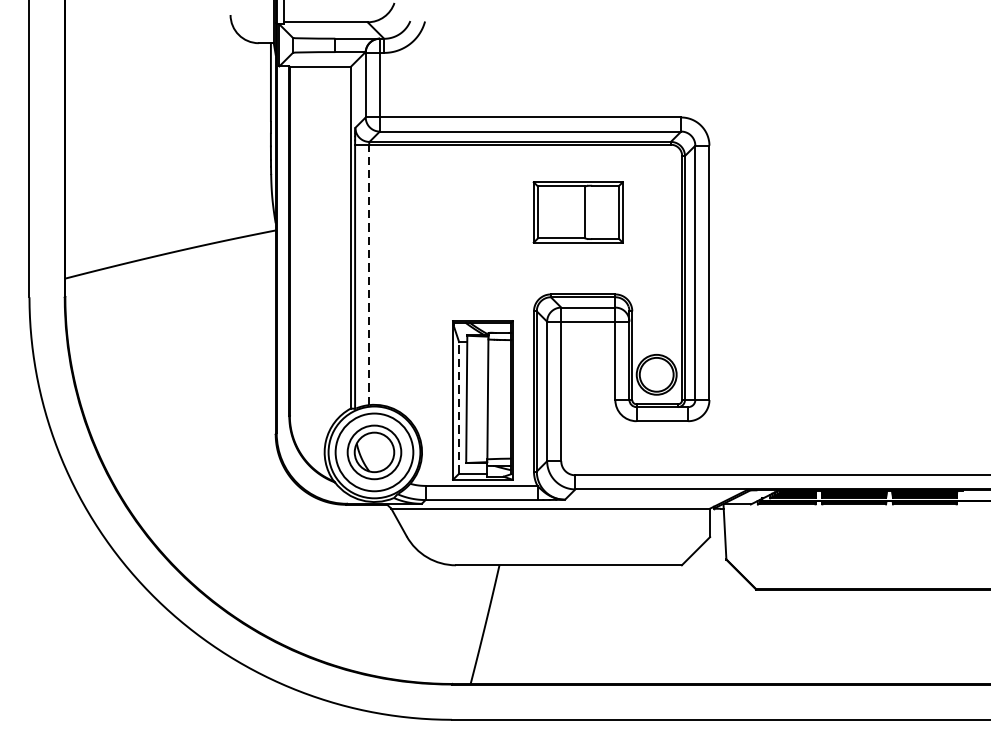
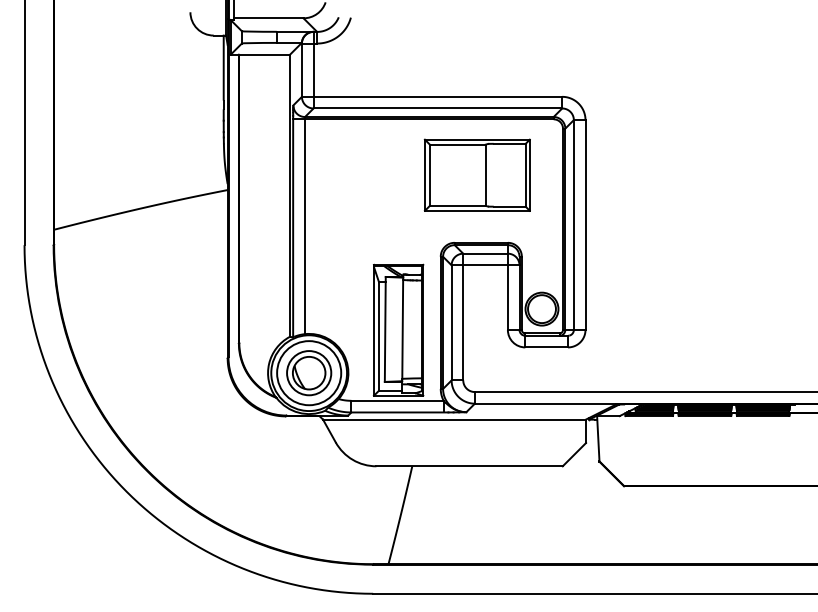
part: (577, 211) -> (476, 174), size x1.43
line: (368, 274) -> (304, 226), dashed -> solid
line: (459, 406) -> (379, 335), dashed -> solid

